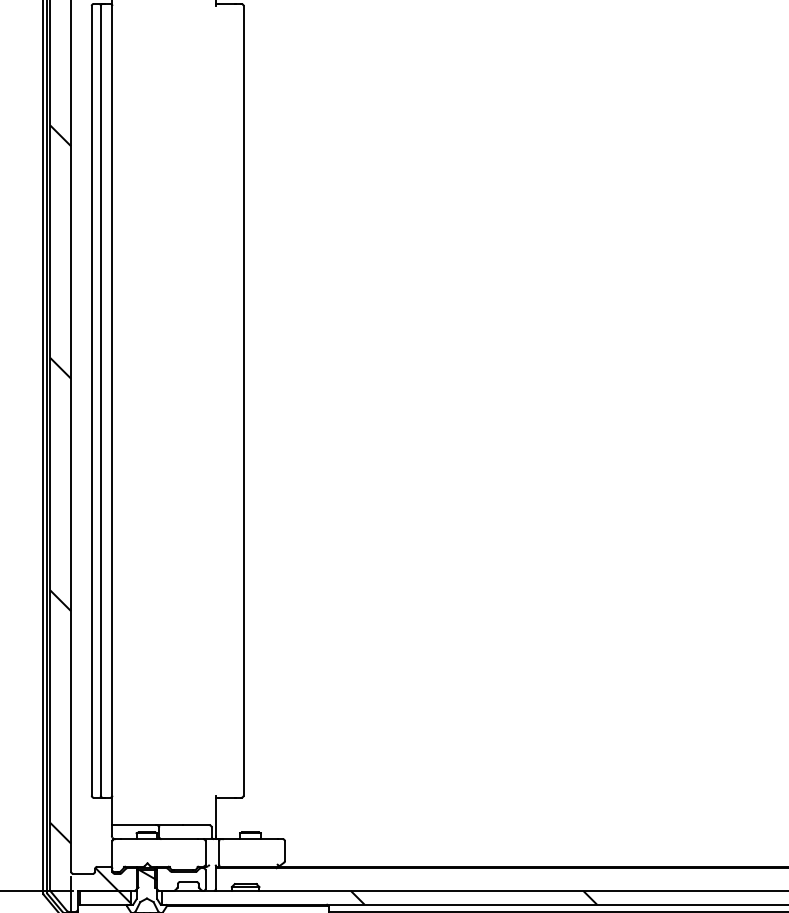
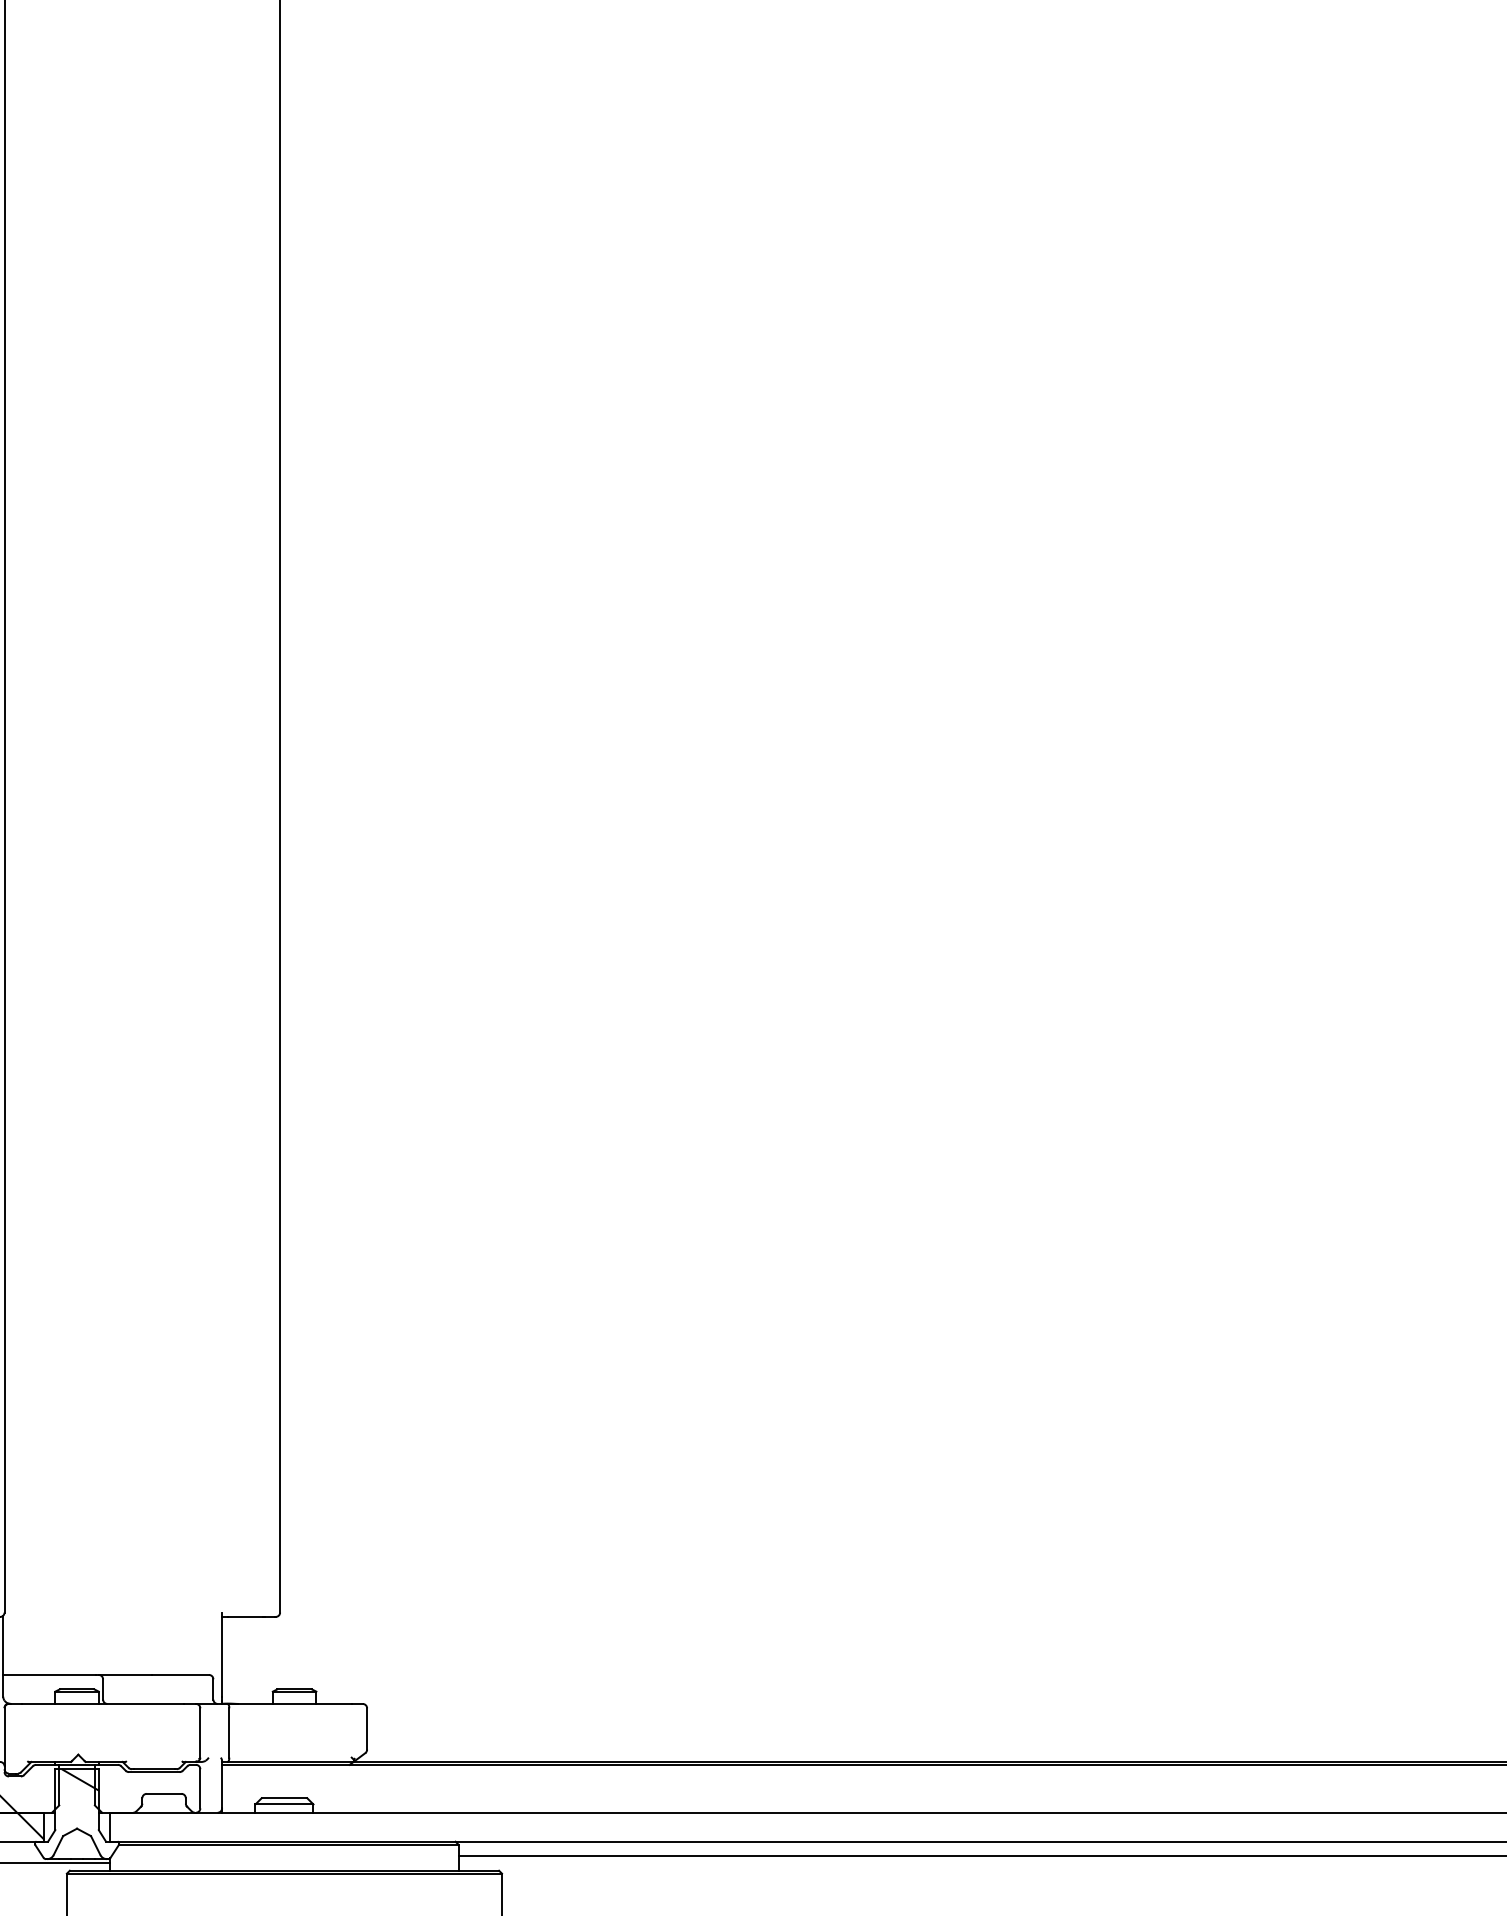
hatch: (473, 897) -> (763, 1826), removed

